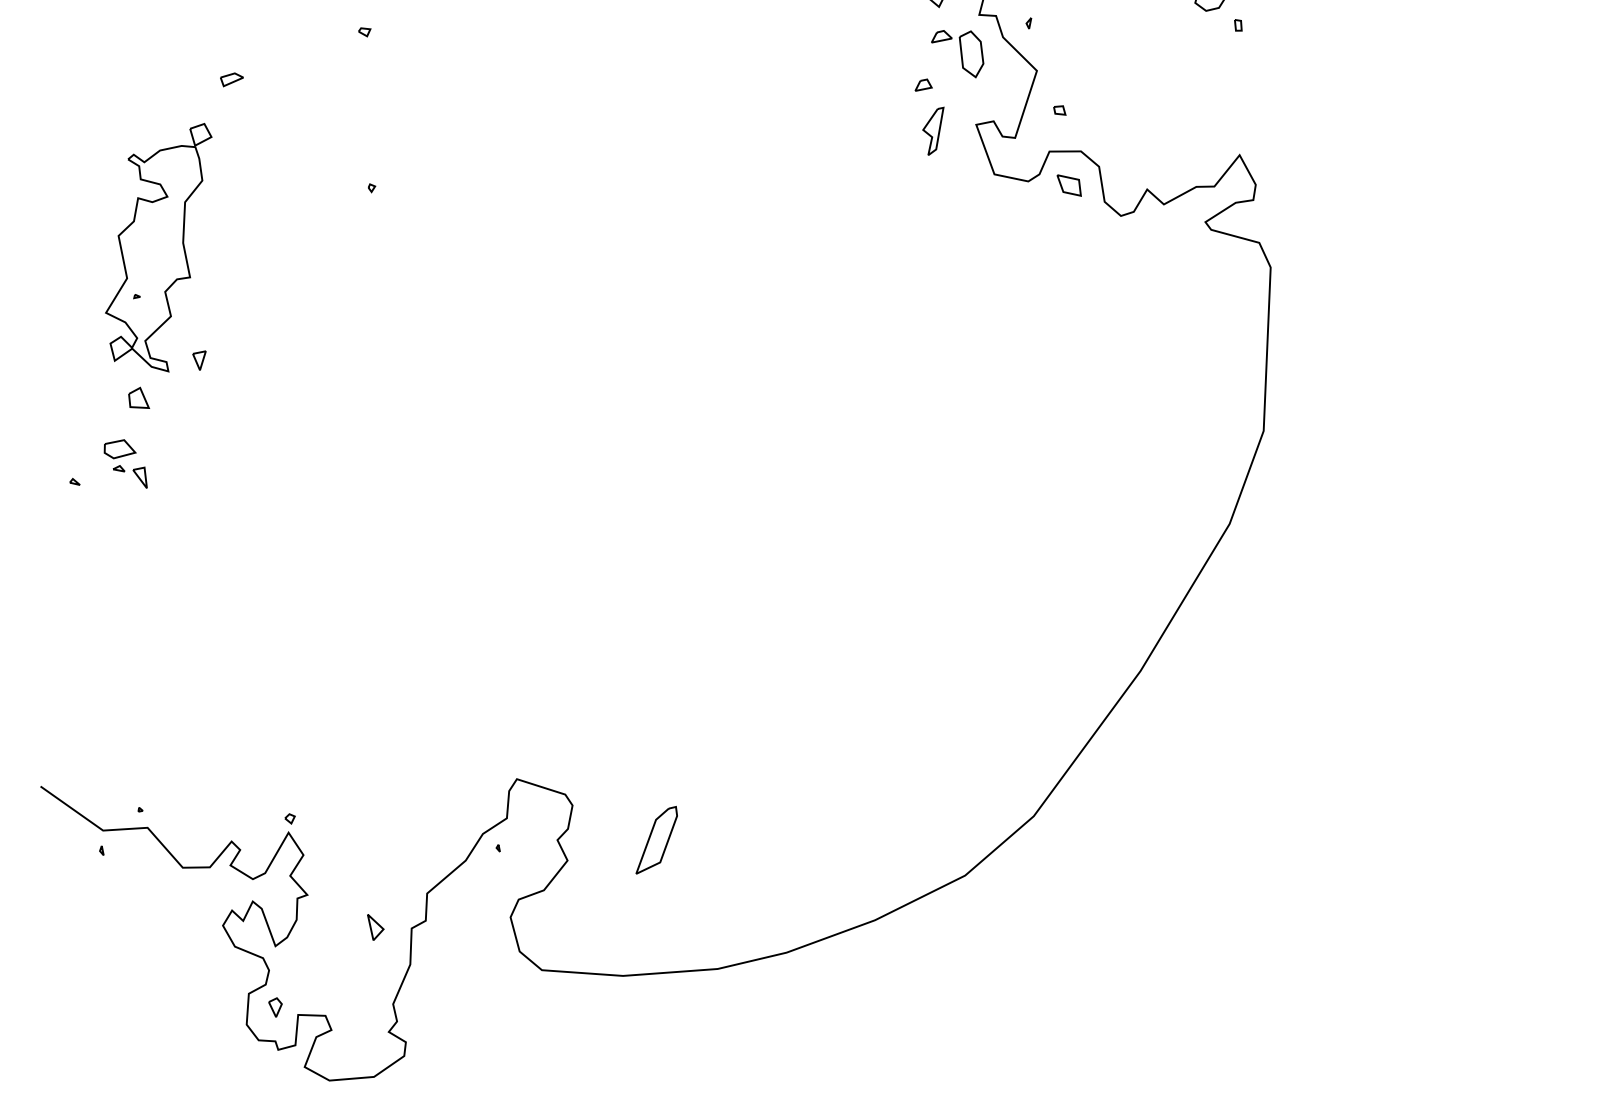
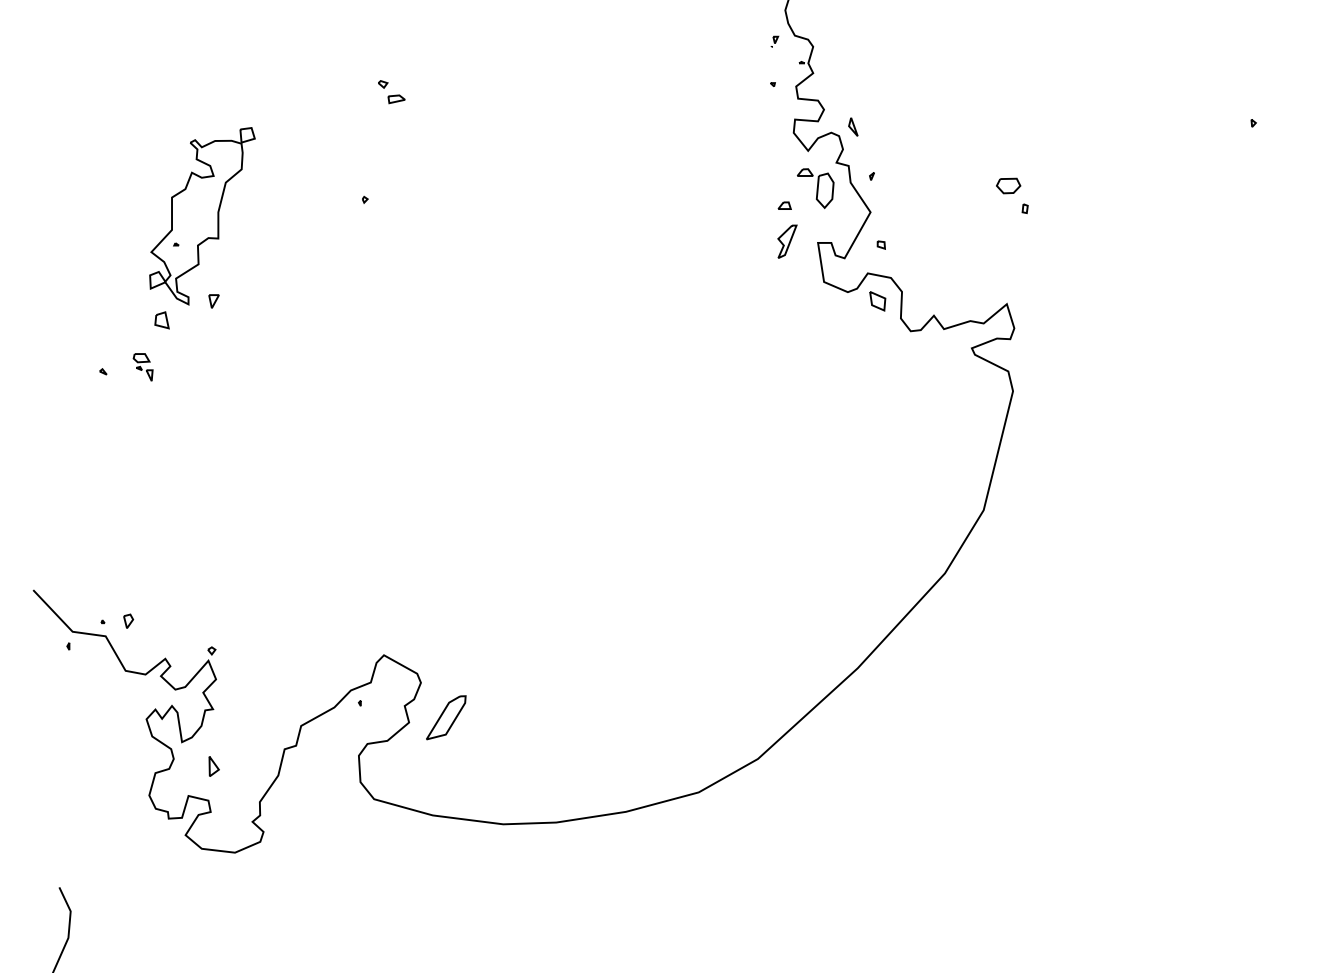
part: (232, 79) -> (396, 99), moved
part: (124, 466) -> (142, 367), size x0.7
part: (656, 839) -> (446, 717), moved
part: (375, 926) -> (213, 766), moved
part: (275, 1006) -> (128, 620), moved

